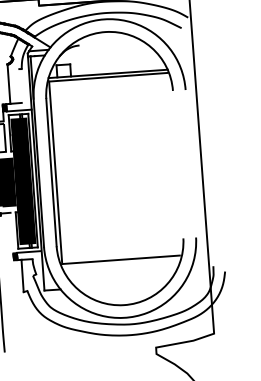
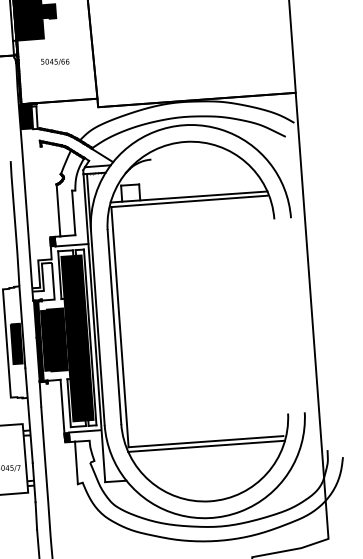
line: (20, 85) -> (73, 212), added
line: (12, 233) -> (62, 406), added
line: (121, 262) -> (206, 445), added

